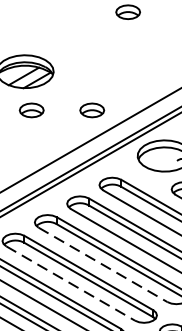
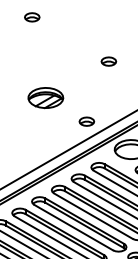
part: (31, 110) -> (49, 121), removed
line: (103, 265) -> (93, 216), dashed -> solid
line: (71, 283) -> (74, 227), dashed -> solid

